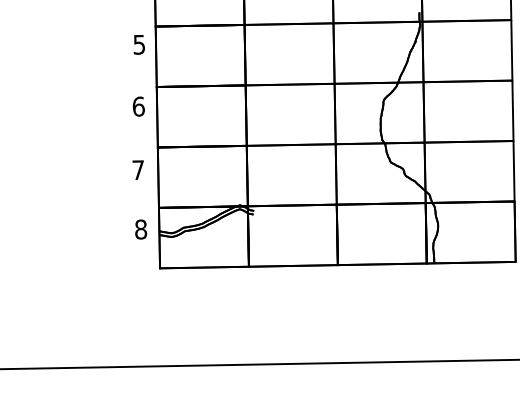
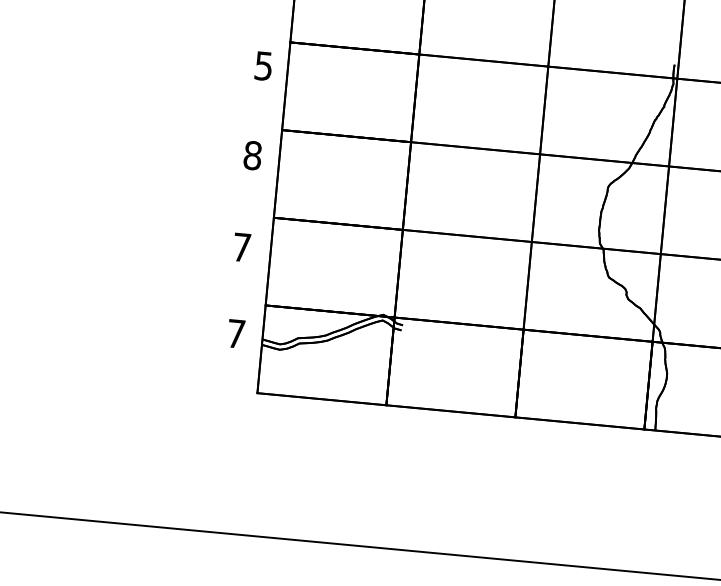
text: (138, 106) -> (252, 155), 6 -> 8
text: (141, 229) -> (236, 333), 8 -> 7

